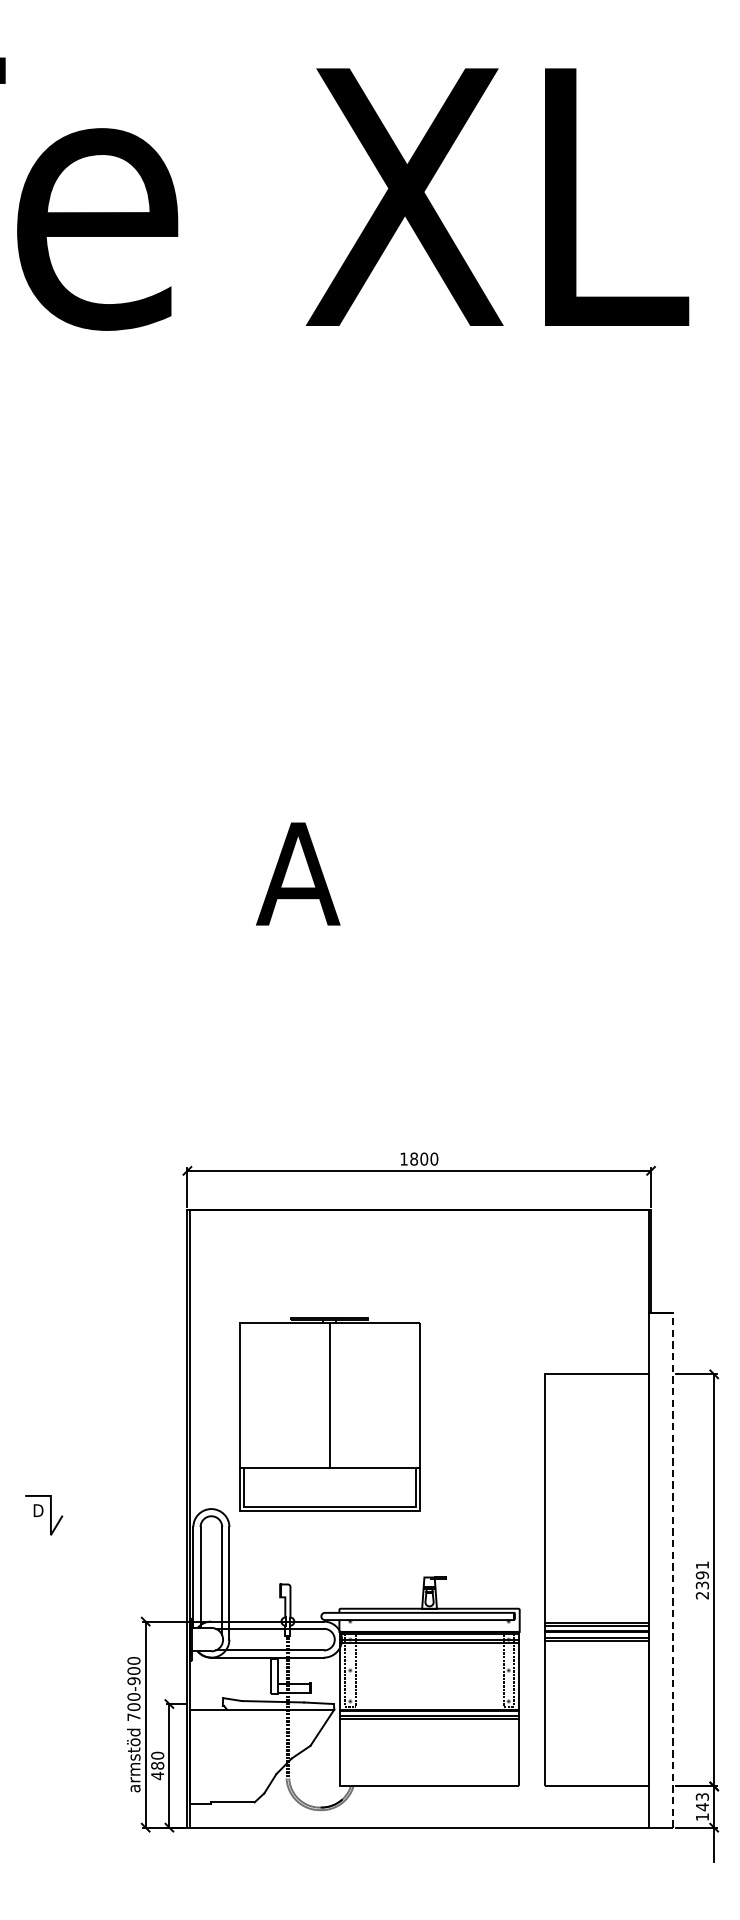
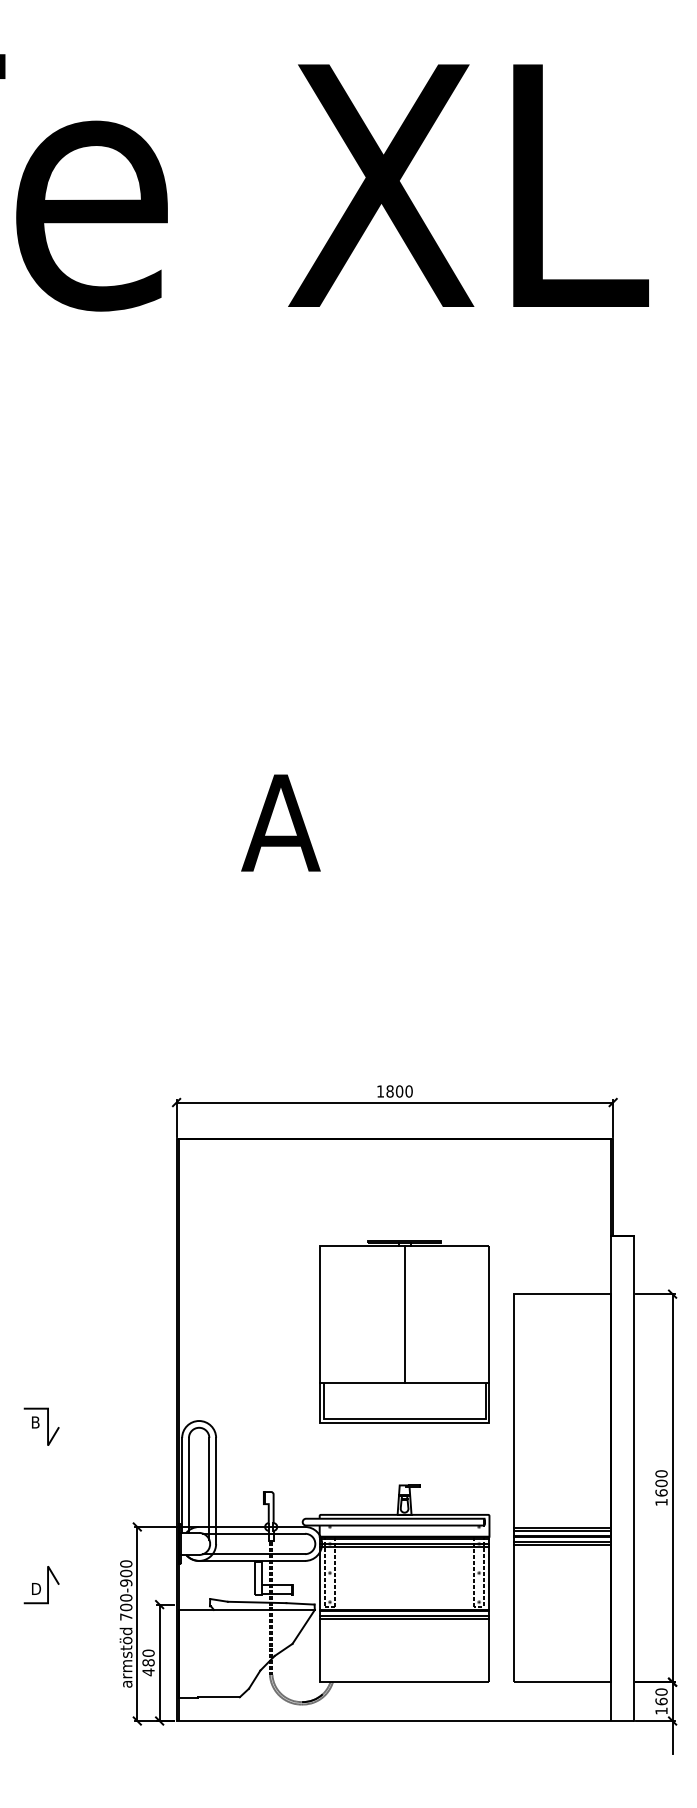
part: (329, 1414) -> (404, 1331), moved
text: (38, 1510) -> (36, 1422), D -> B
line: (672, 1570) -> (633, 1478), dashed -> solid
text: (702, 1580) -> (661, 1488), 2391 -> 1600
part: (43, 1683) -> (41, 1585), added
text: (702, 1801) -> (661, 1696), 143 -> 160

